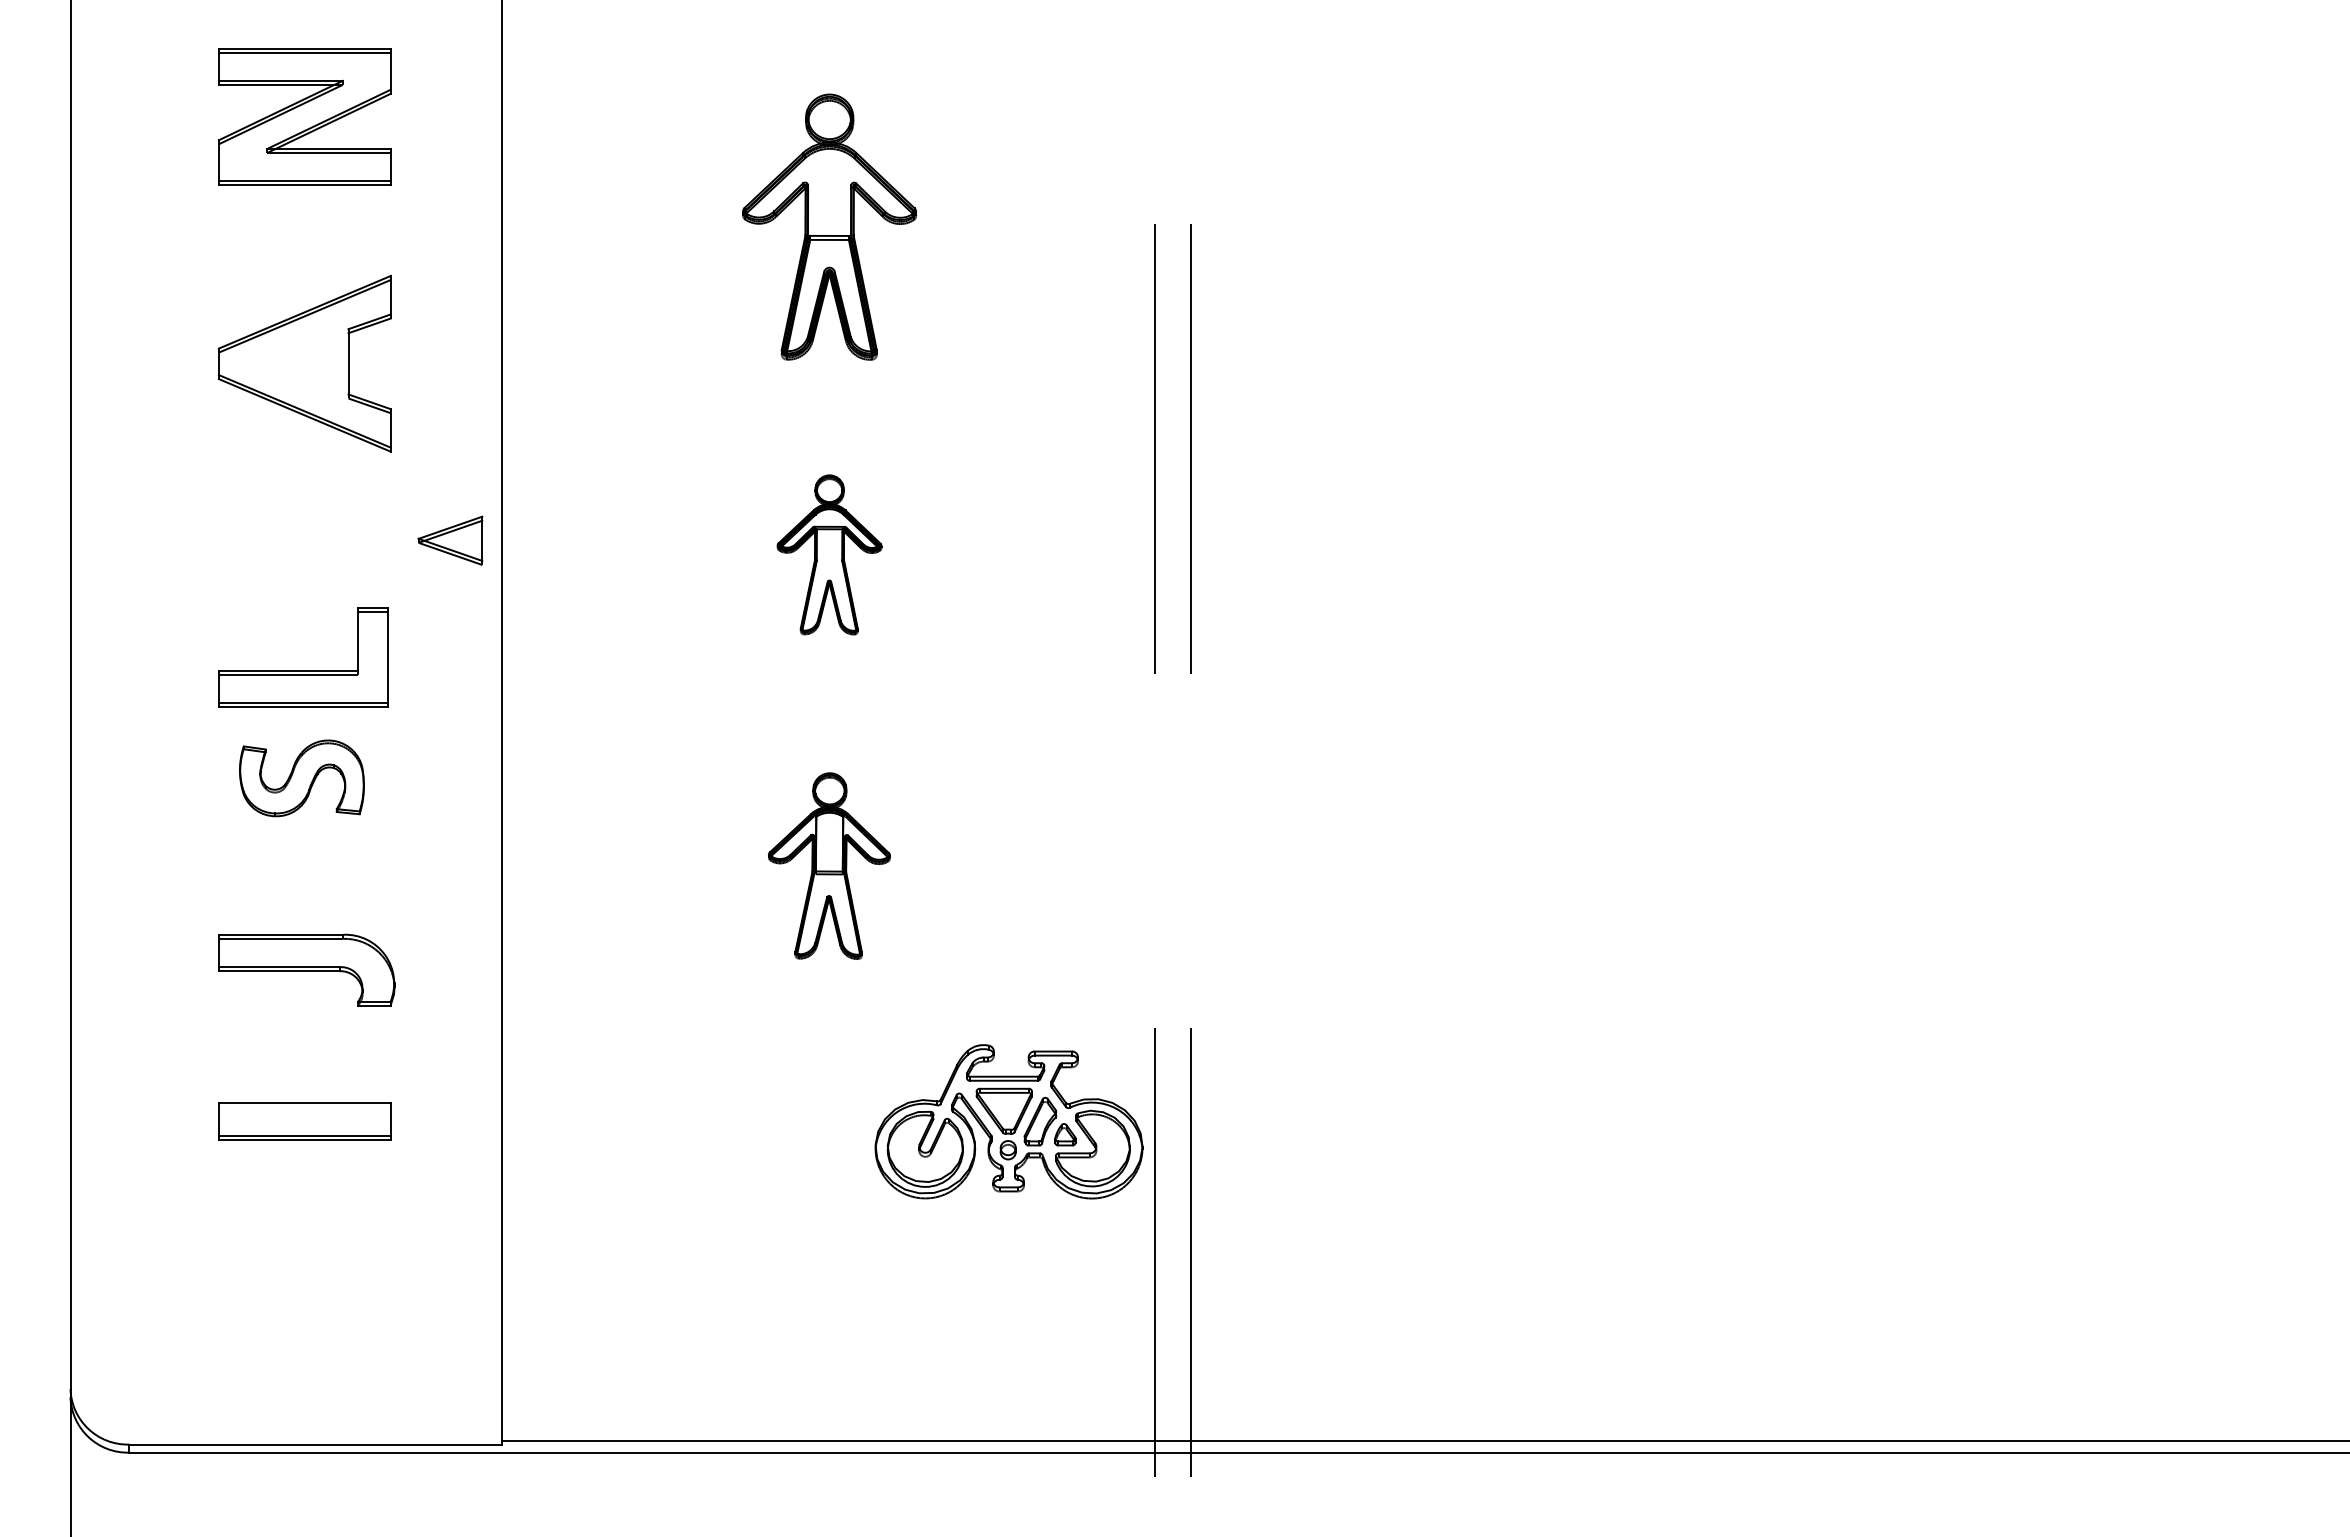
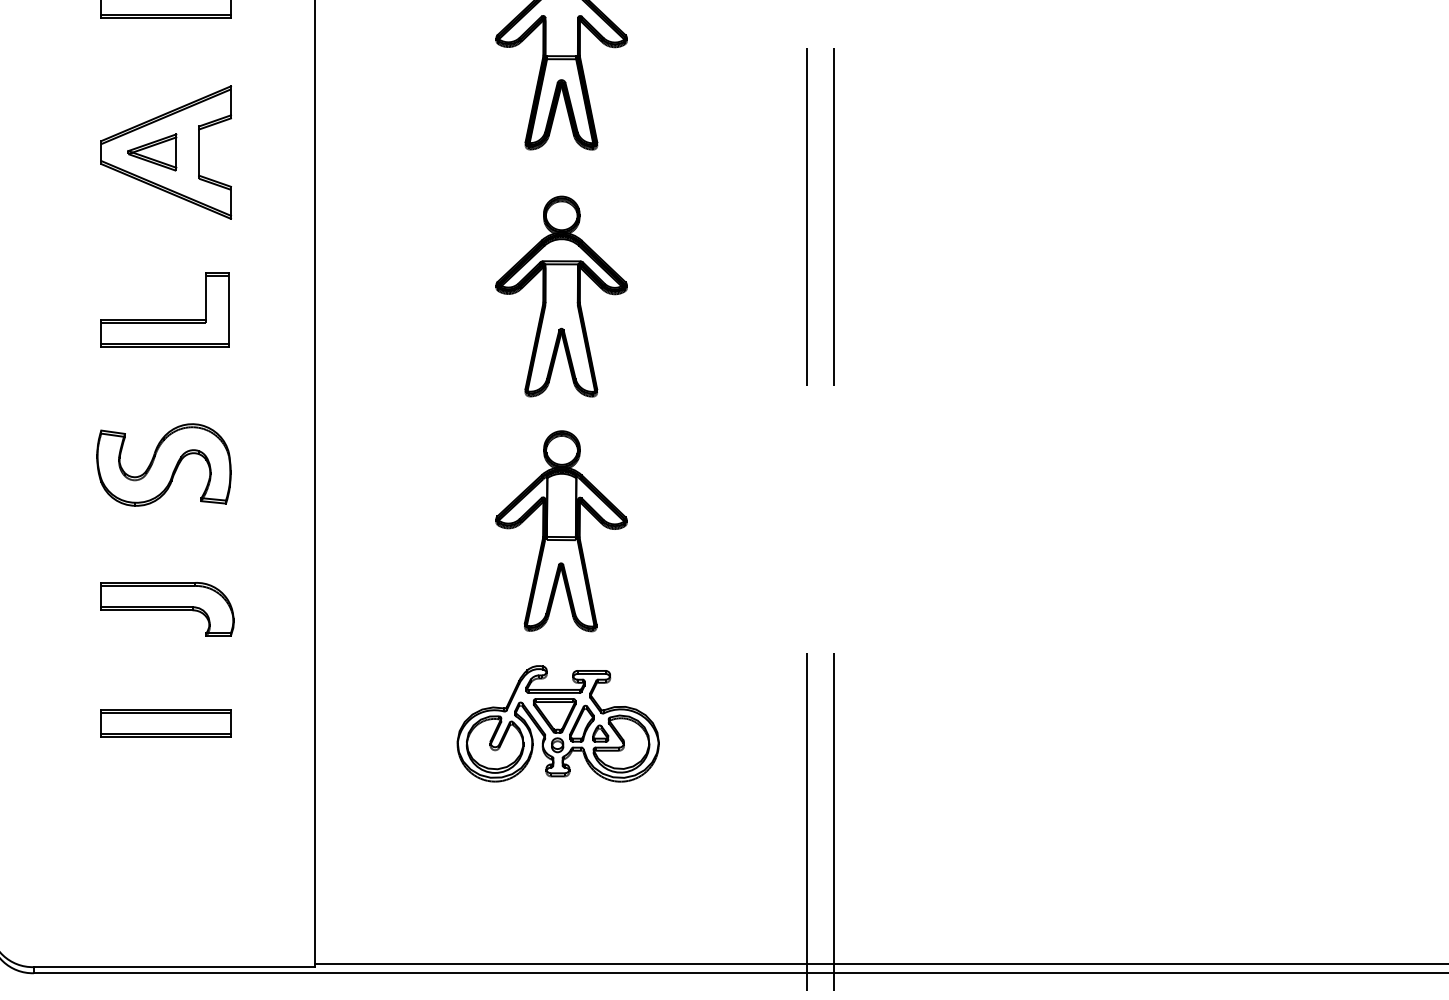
part: (450, 540) -> (152, 152), moved
part: (829, 554) -> (561, 296), size x1.67
part: (303, 670) -> (165, 319), moved
part: (301, 778) -> (163, 465), size x1.43
part: (829, 865) -> (561, 530), size x1.43
line: (304, 1107) -> (165, 713), added
part: (1008, 1121) -> (557, 723), moved

